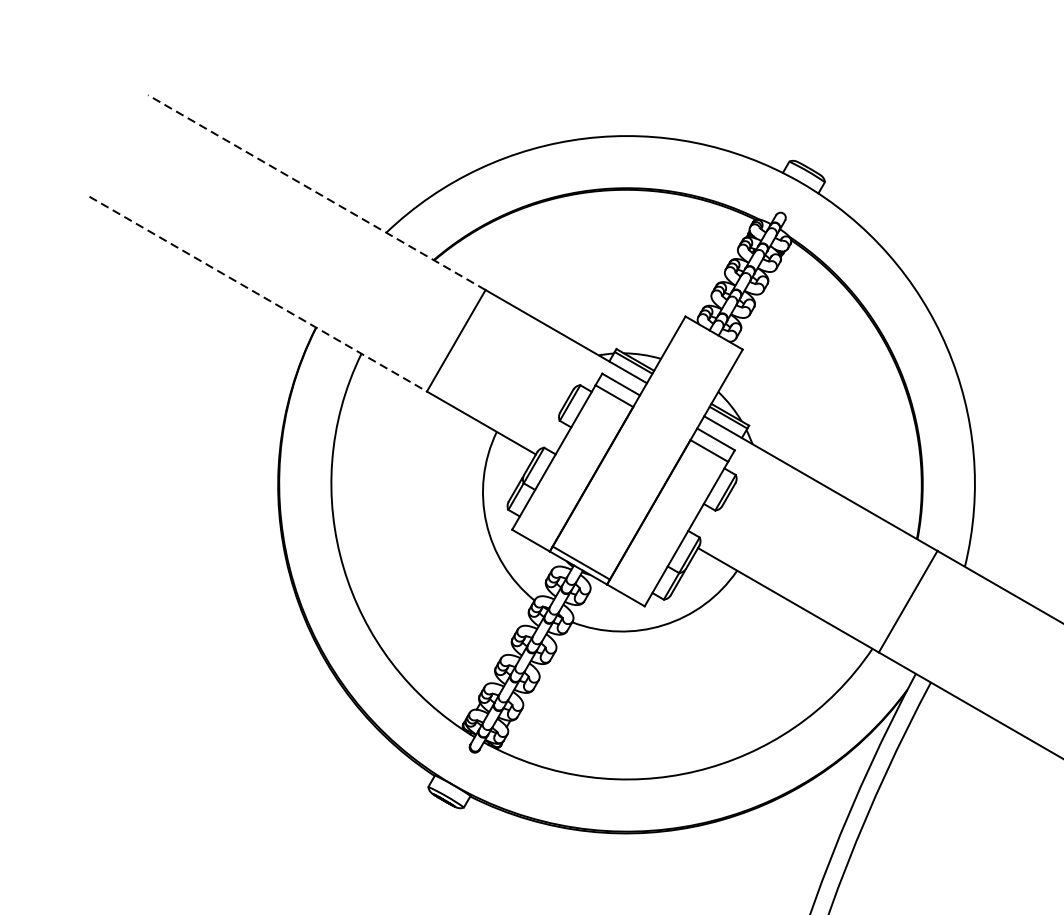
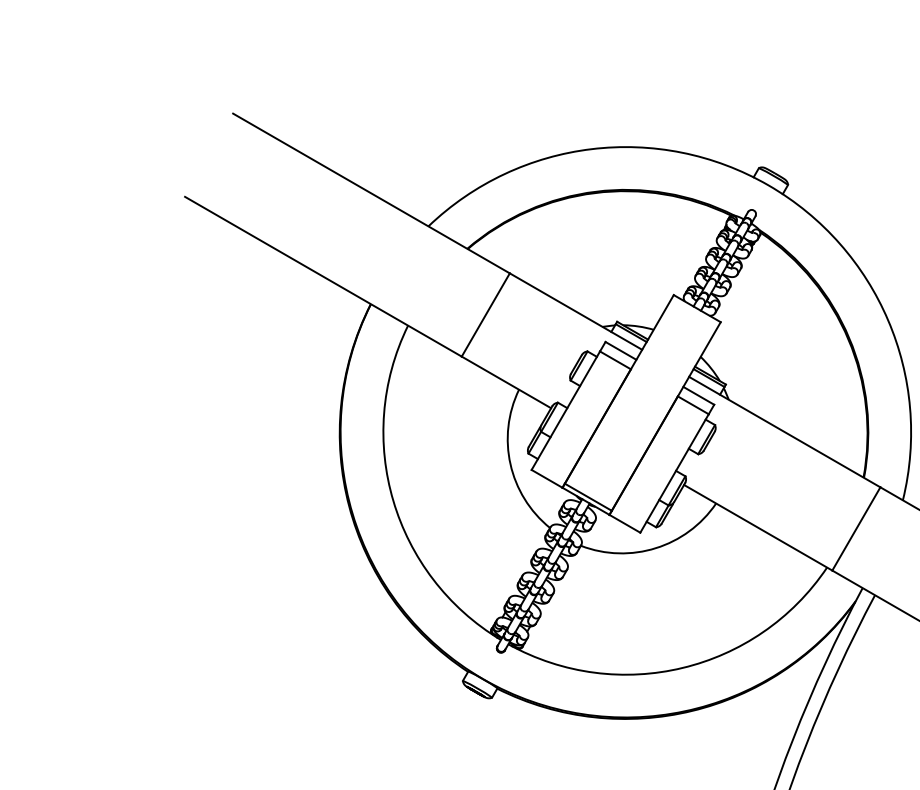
line: (316, 192) -> (371, 193), dashed -> solid
line: (258, 293) -> (323, 276), dashed -> solid

